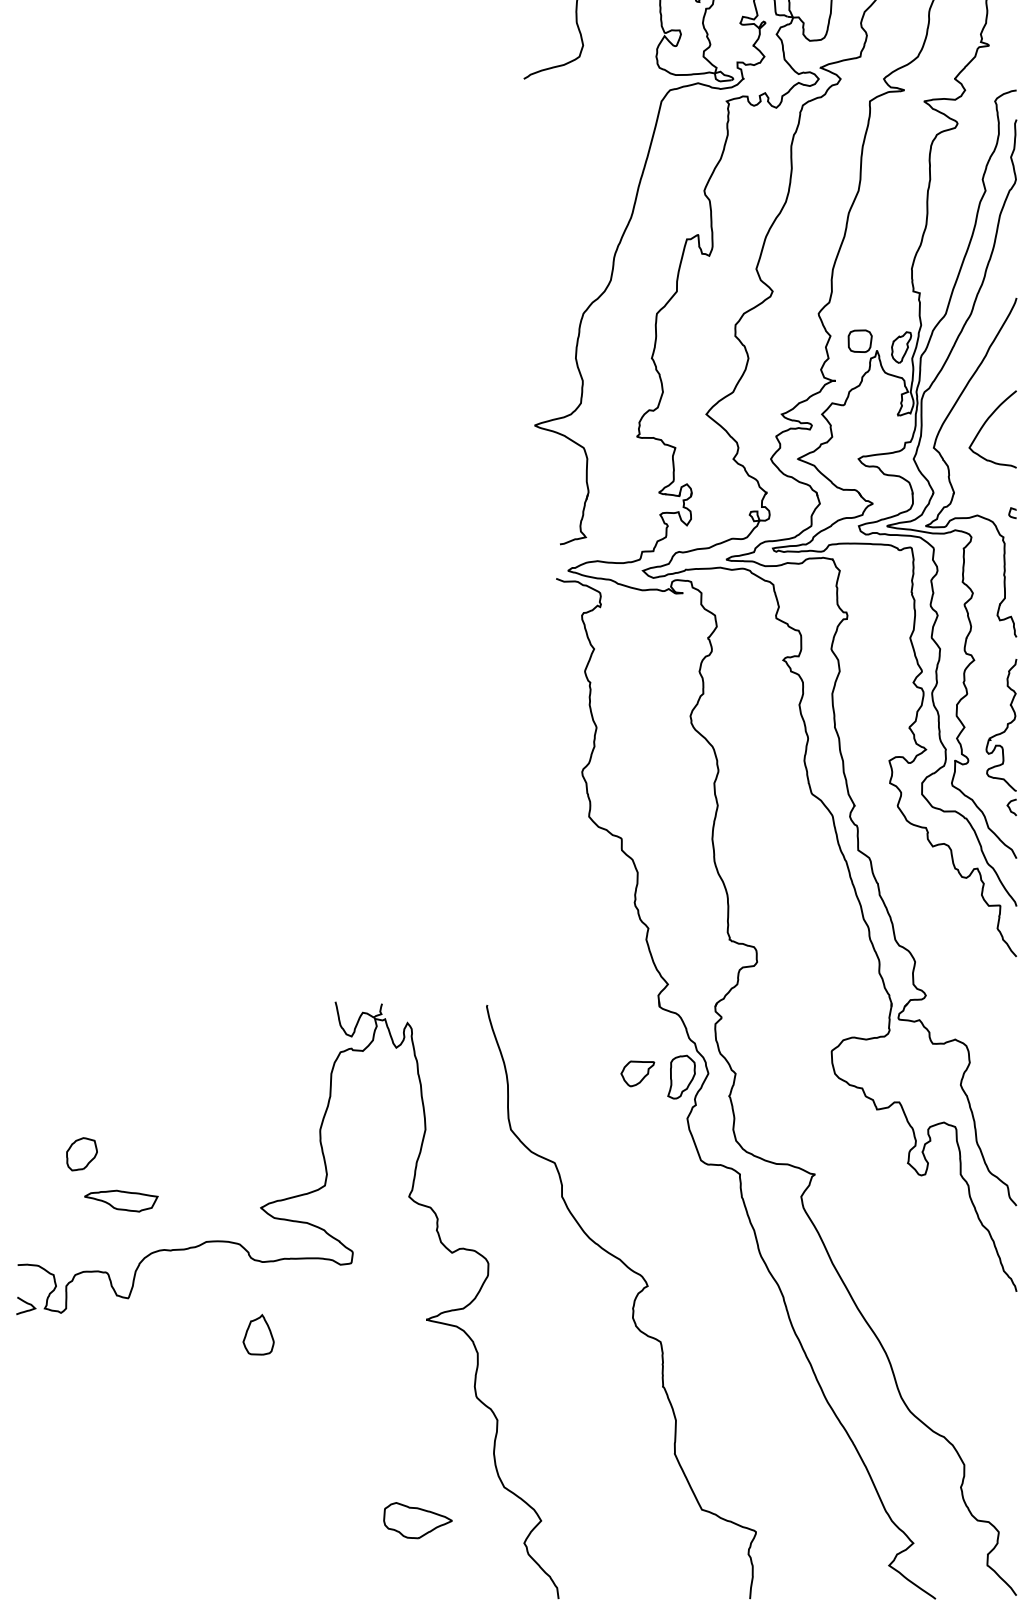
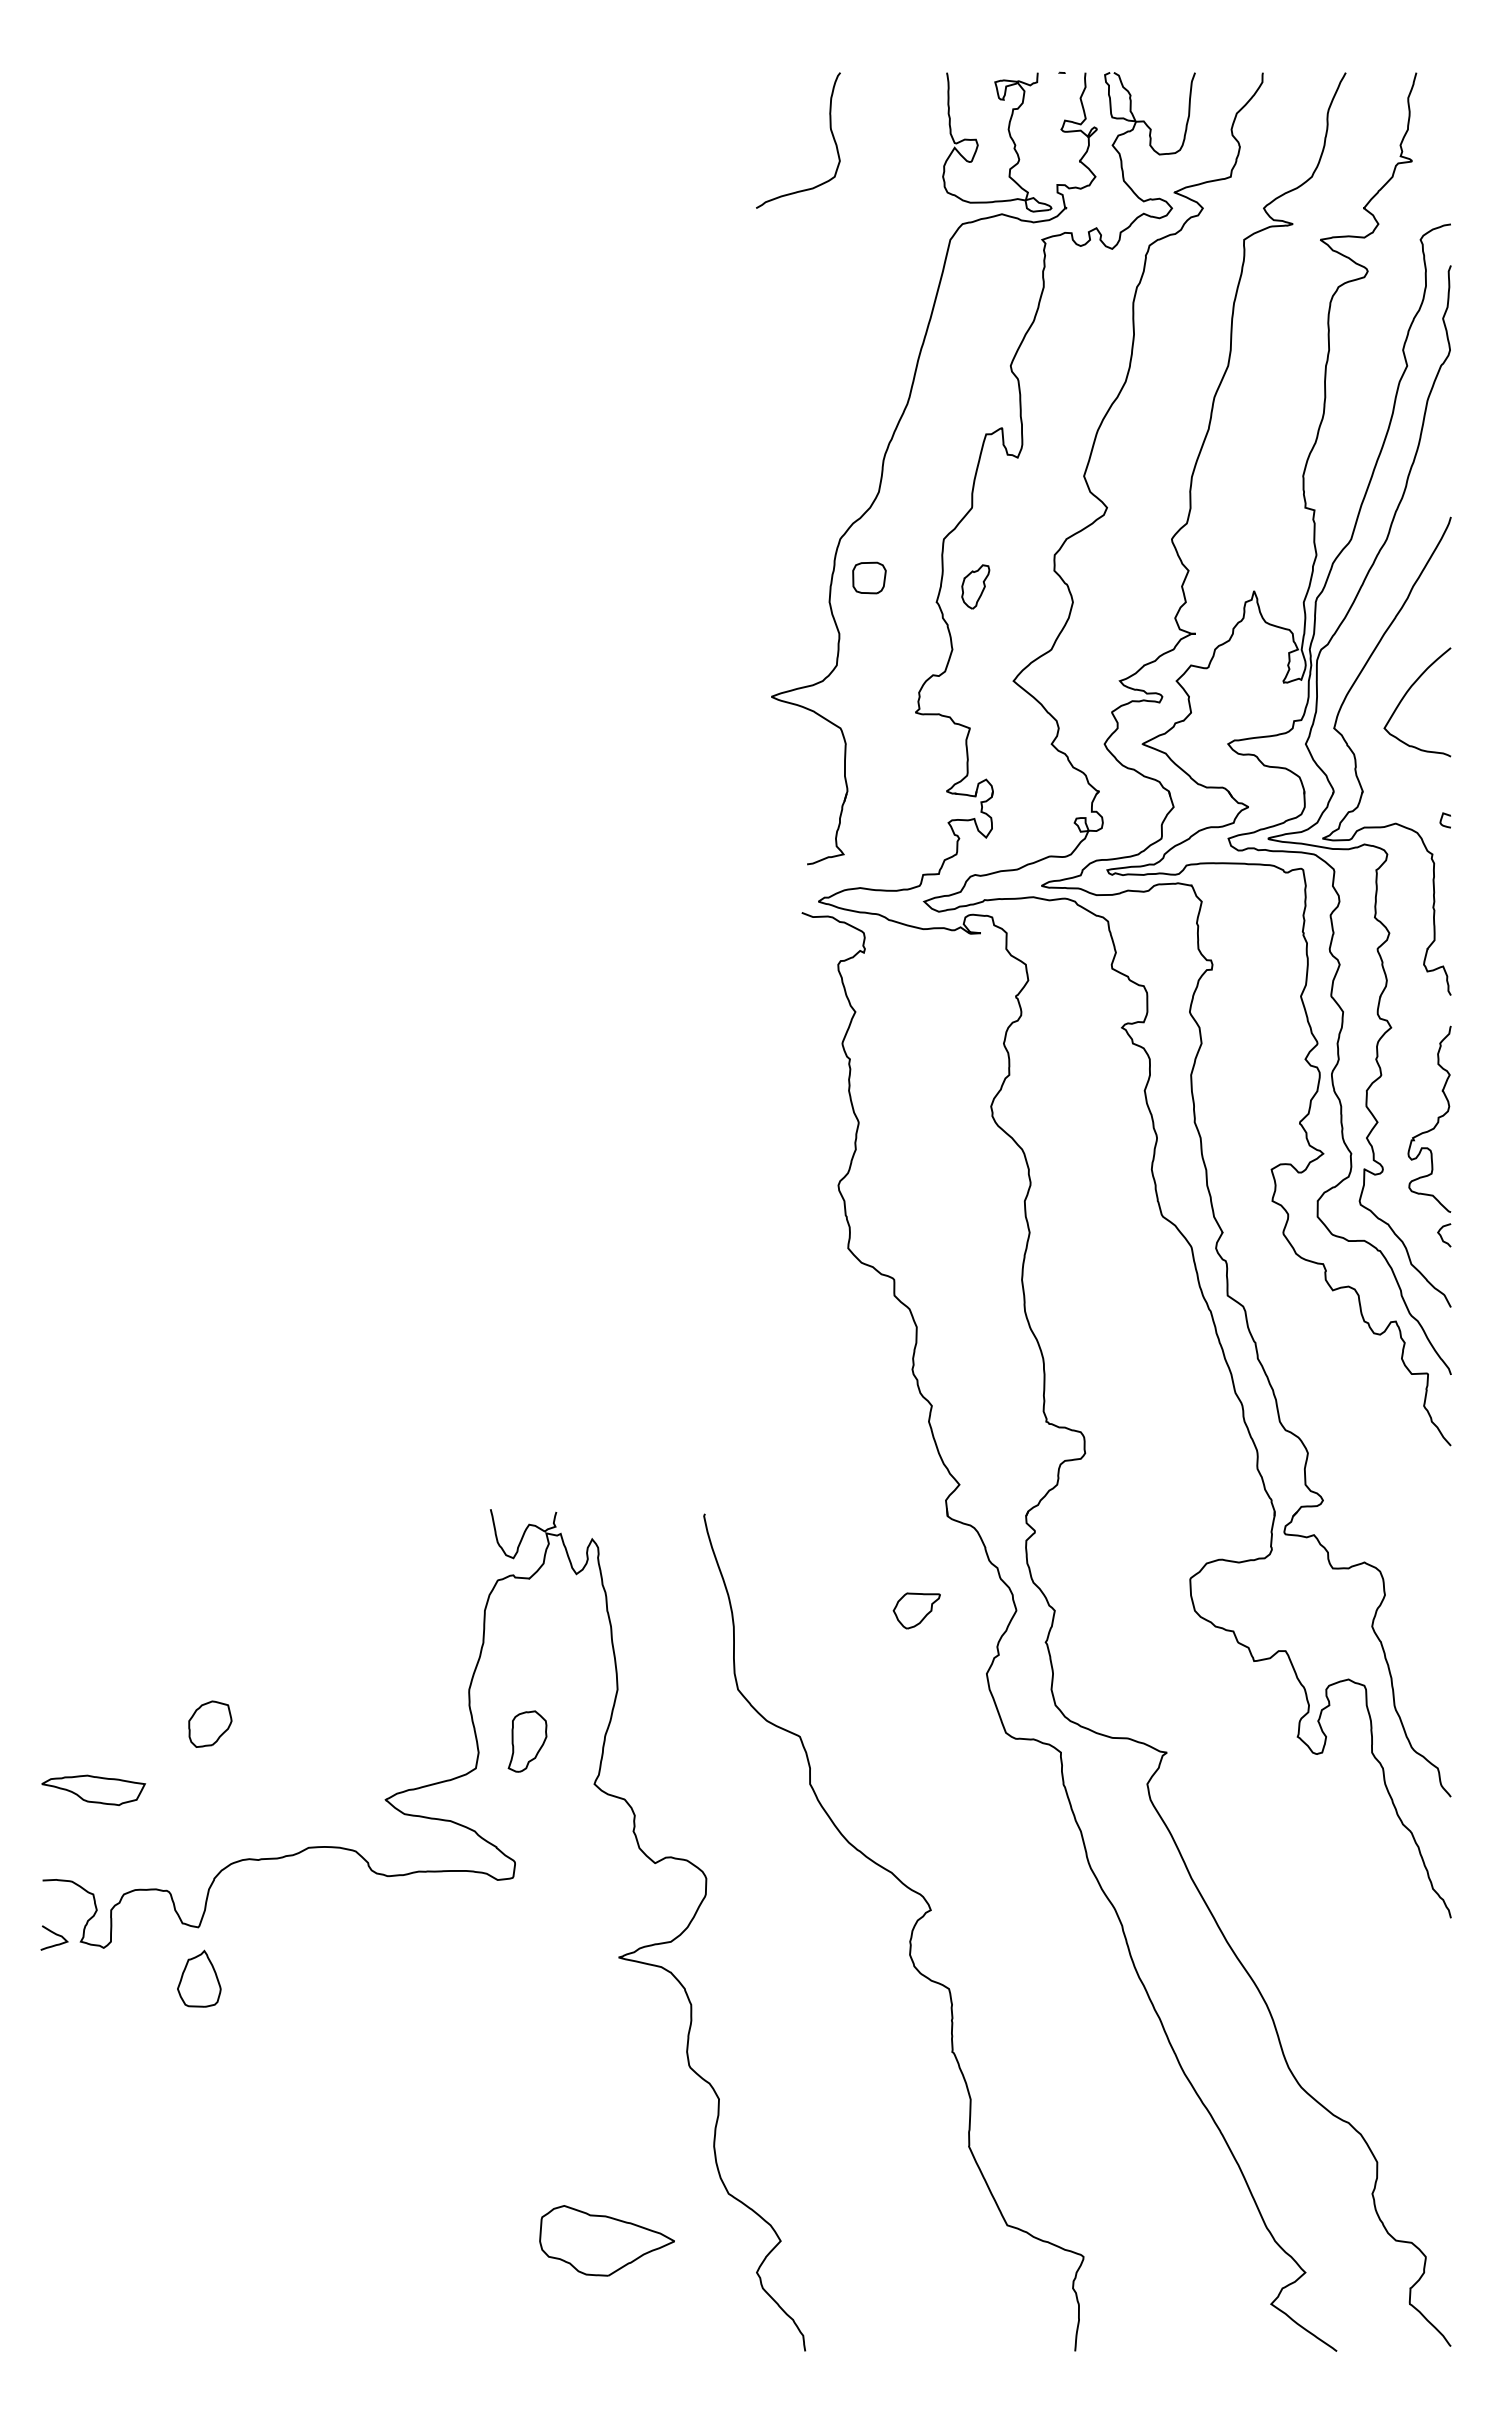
part: (860, 340) -> (869, 577), moved
part: (901, 347) -> (975, 586), moved
part: (681, 1077) -> (527, 1741), moved
part: (82, 1153) -> (210, 1723), moved
part: (121, 1200) -> (93, 1789), moved
part: (258, 1334) -> (199, 1978), moved
part: (417, 1520) -> (606, 2240), size x1.4

